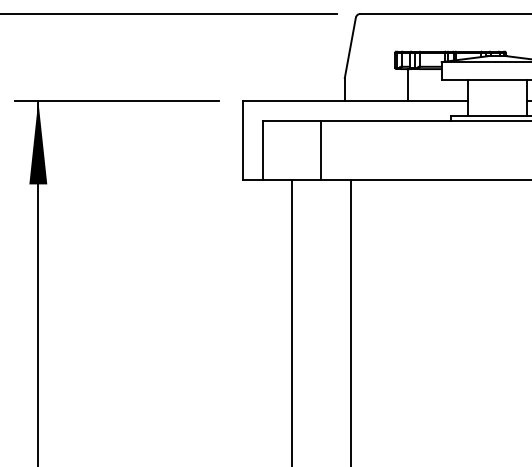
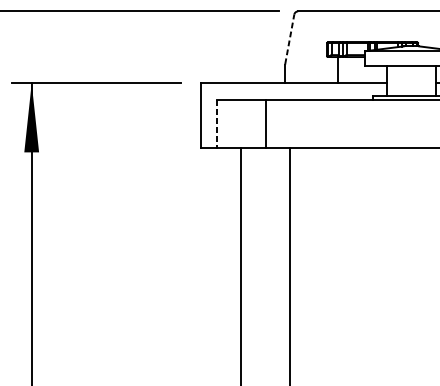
line: (350, 47) -> (289, 39), solid -> dashed
line: (262, 150) -> (217, 124), solid -> dashed

